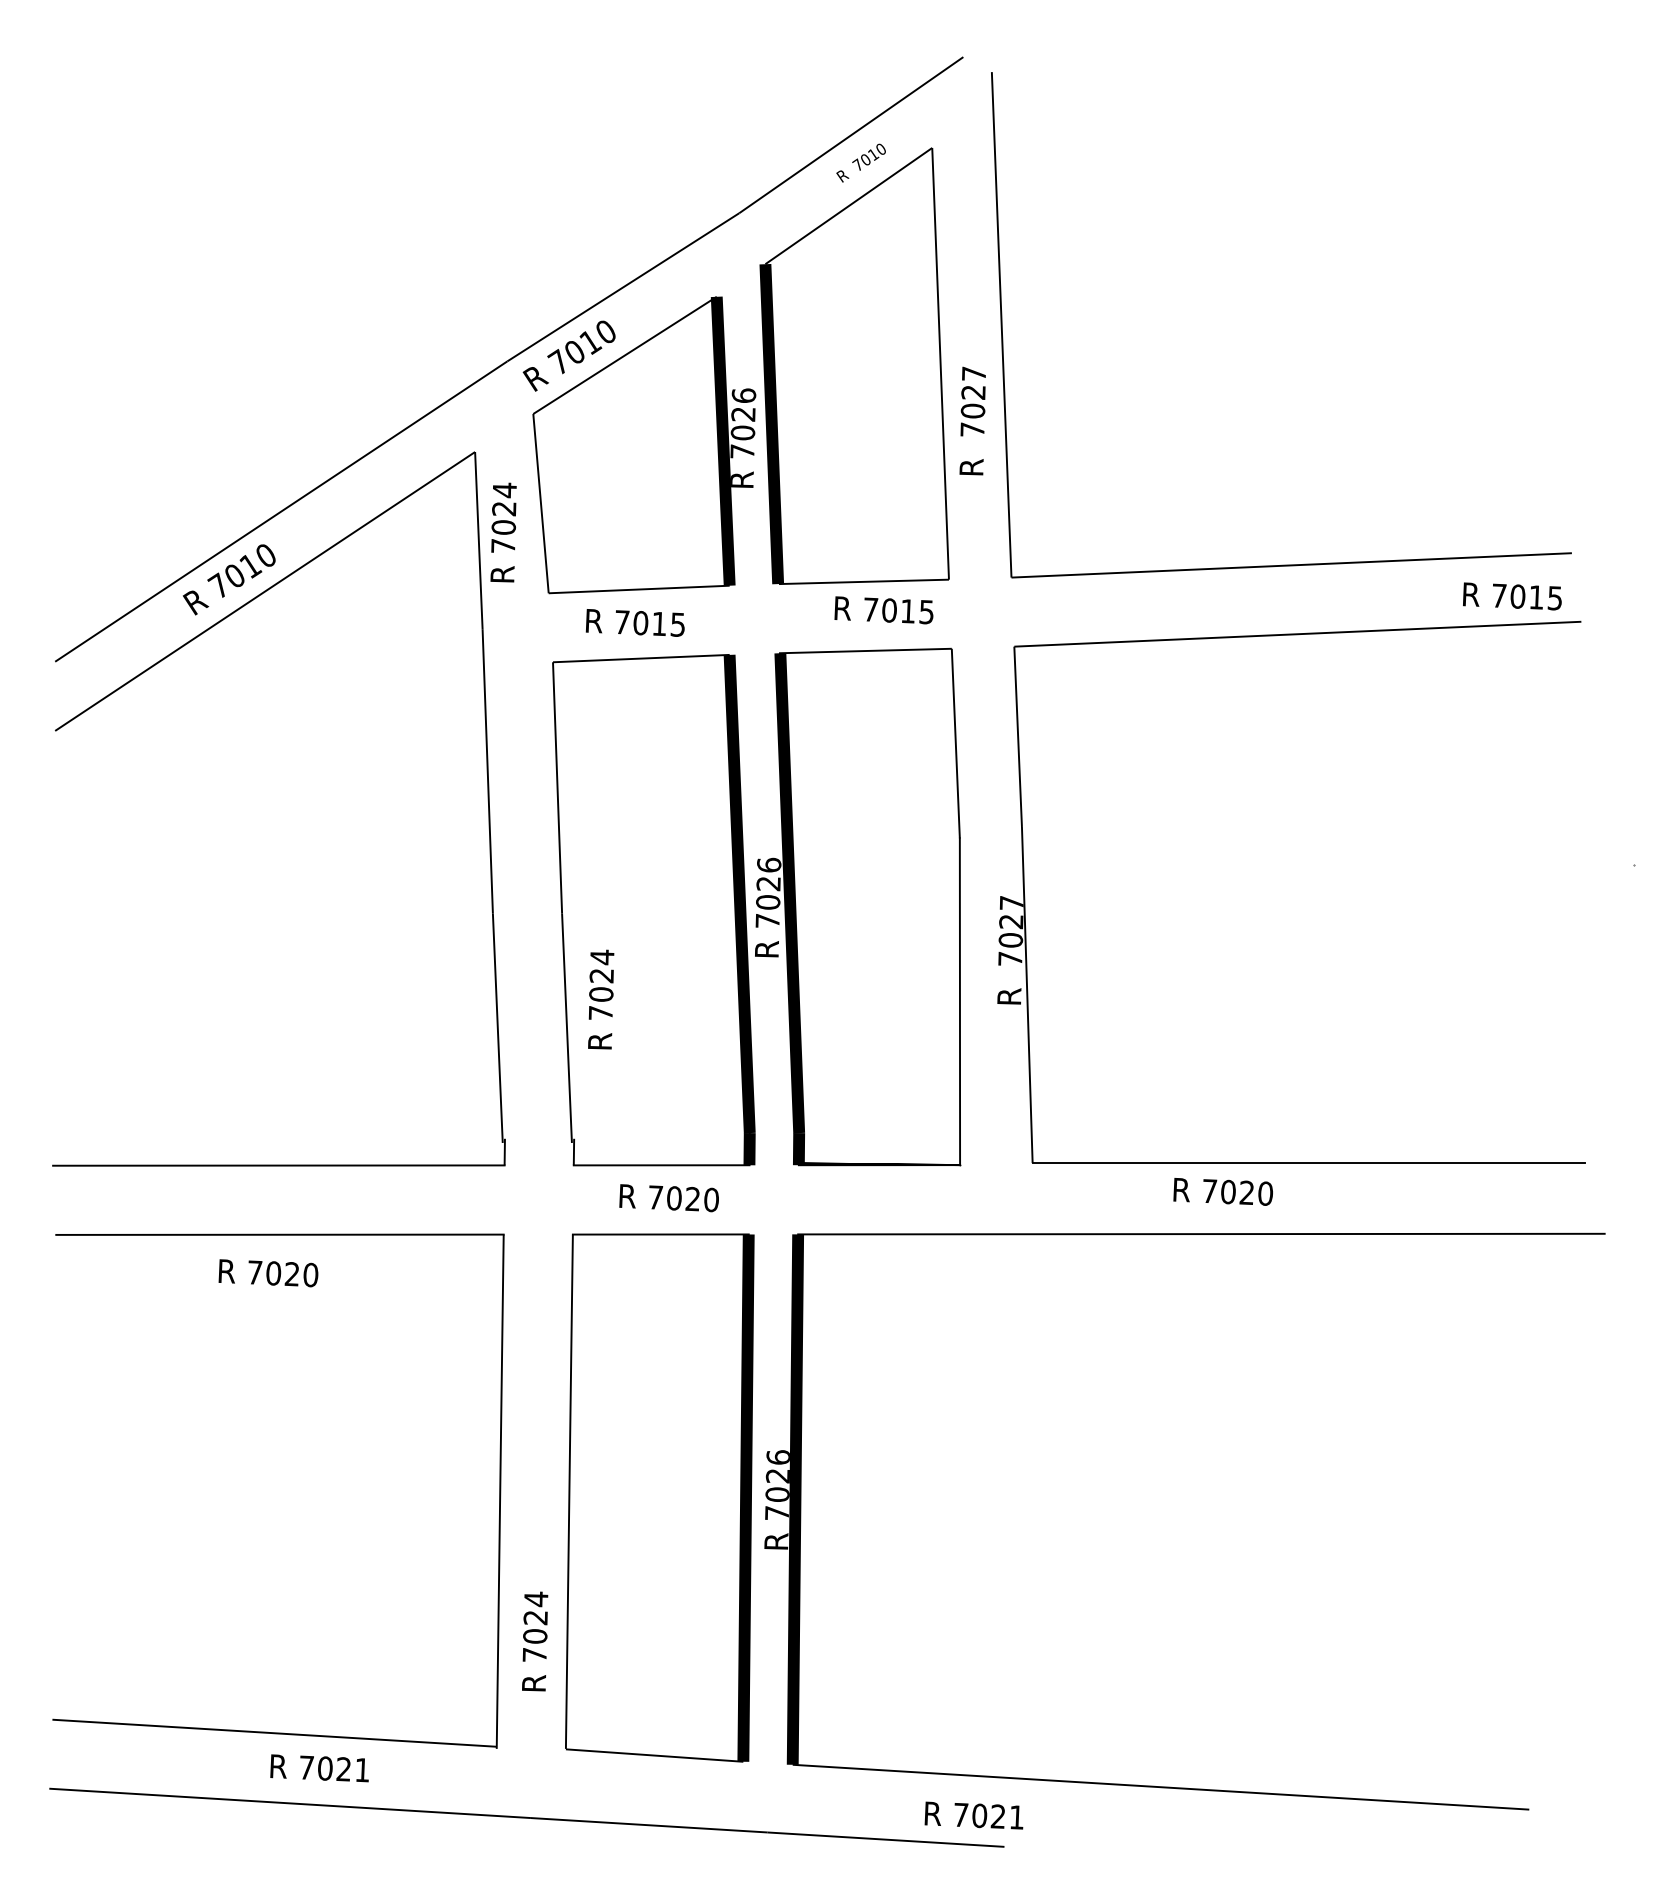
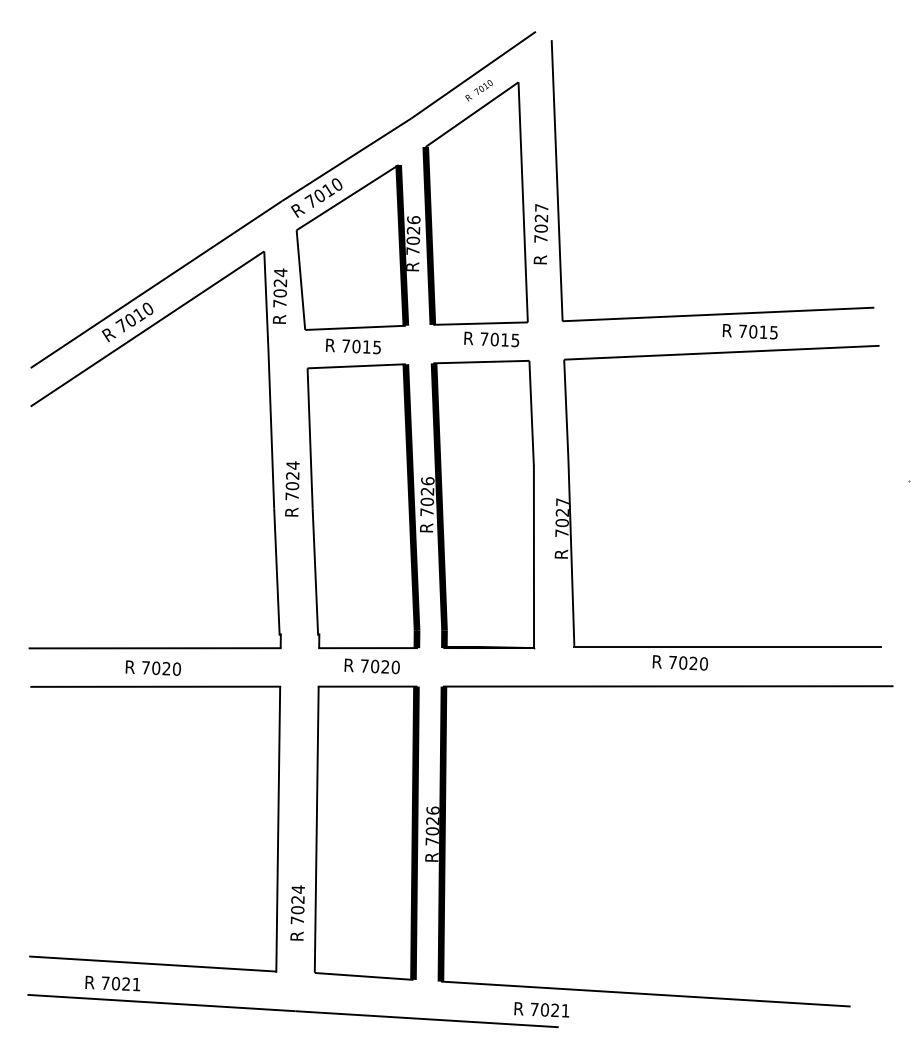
text: (1511, 596) -> (749, 331), moved
text: (601, 998) -> (292, 488), moved
text: (266, 1272) -> (152, 667), moved
text: (319, 1768) -> (112, 983), moved

